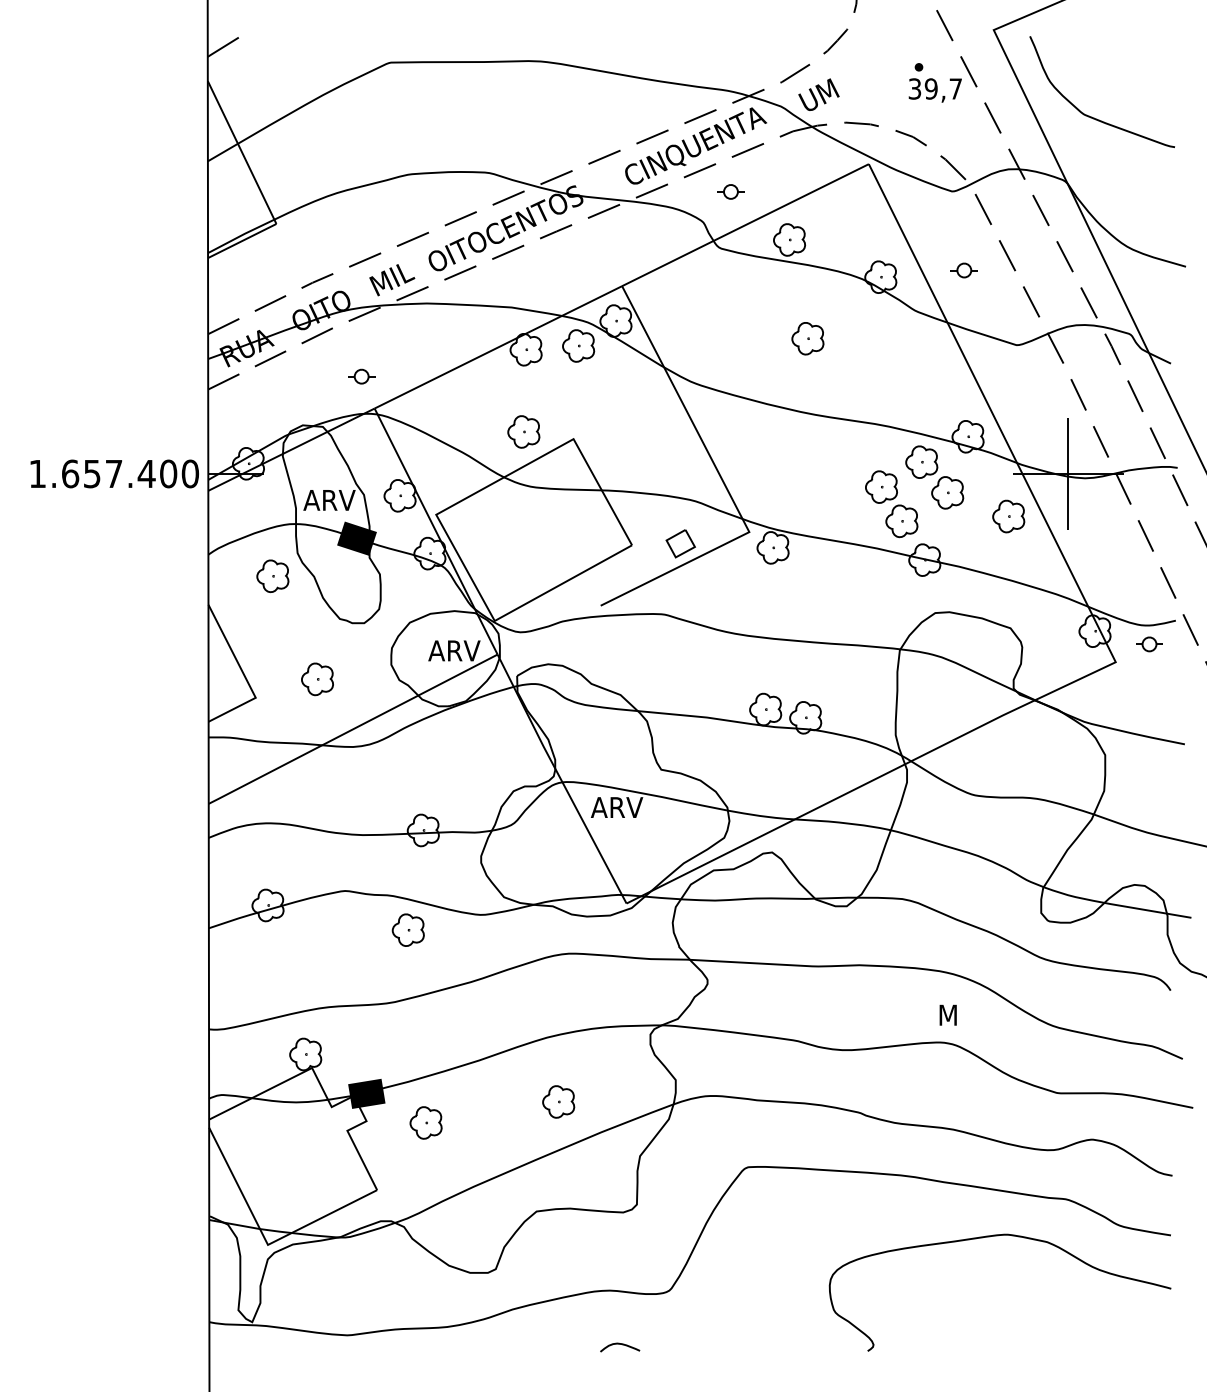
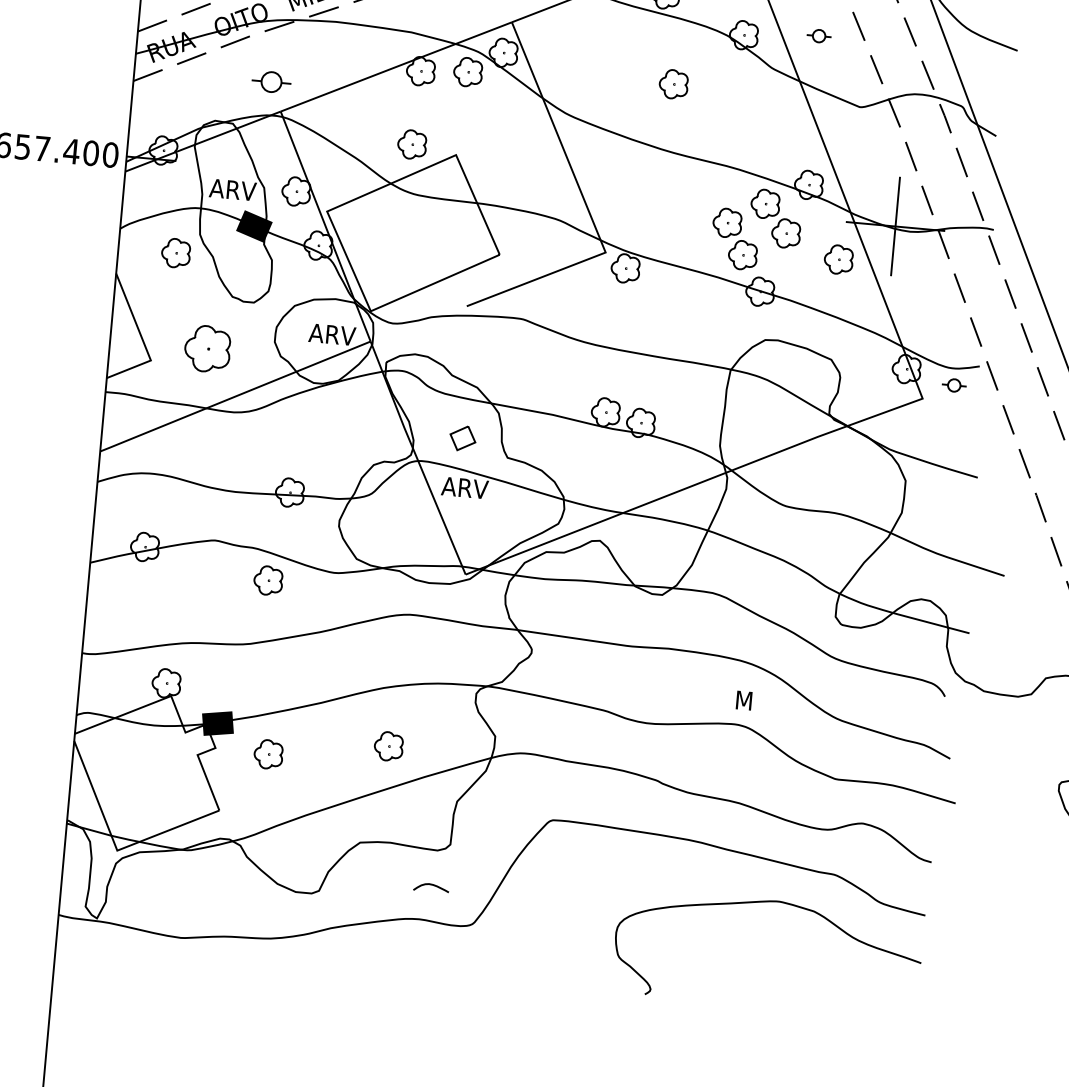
part: (361, 376) -> (271, 81), size x1.6
part: (680, 543) -> (462, 438), moved
part: (317, 679) -> (207, 349), size x1.6
curve: (622, 1345) -> (433, 886), moved

